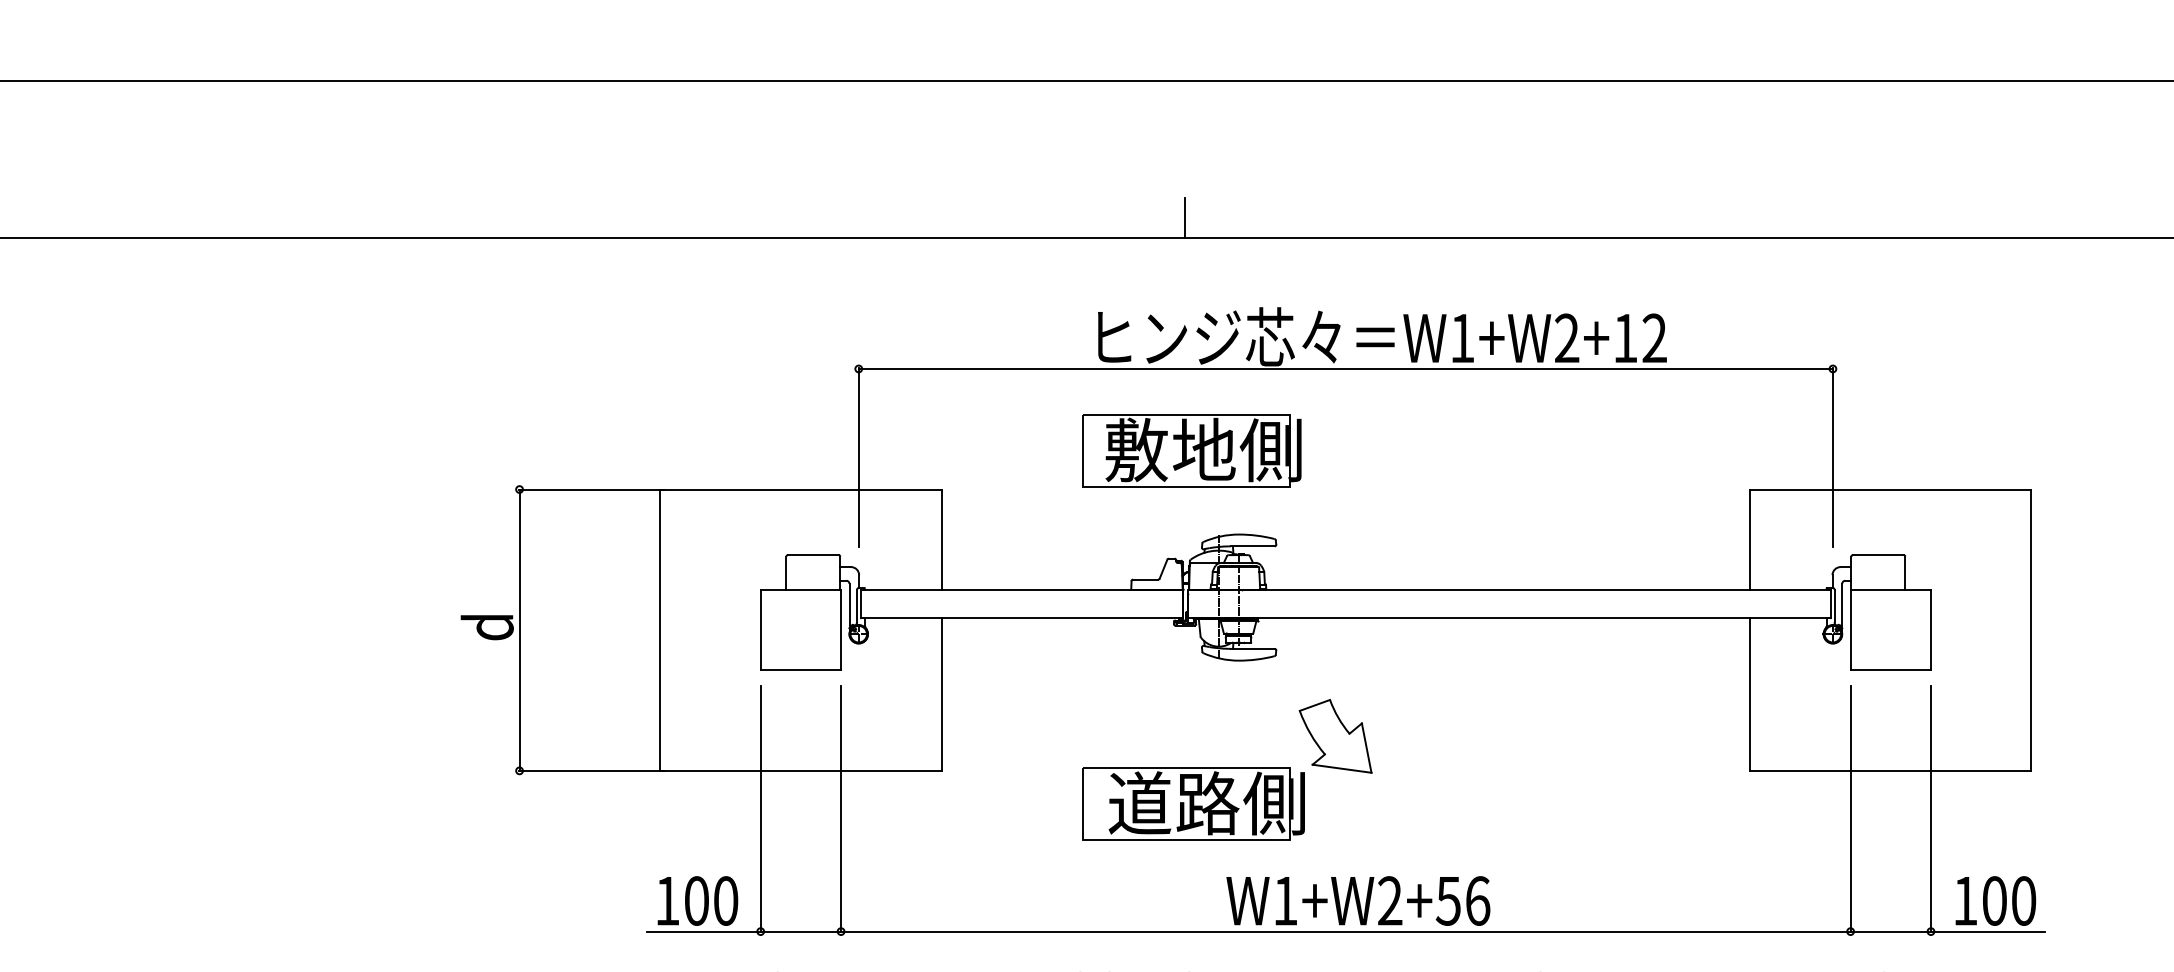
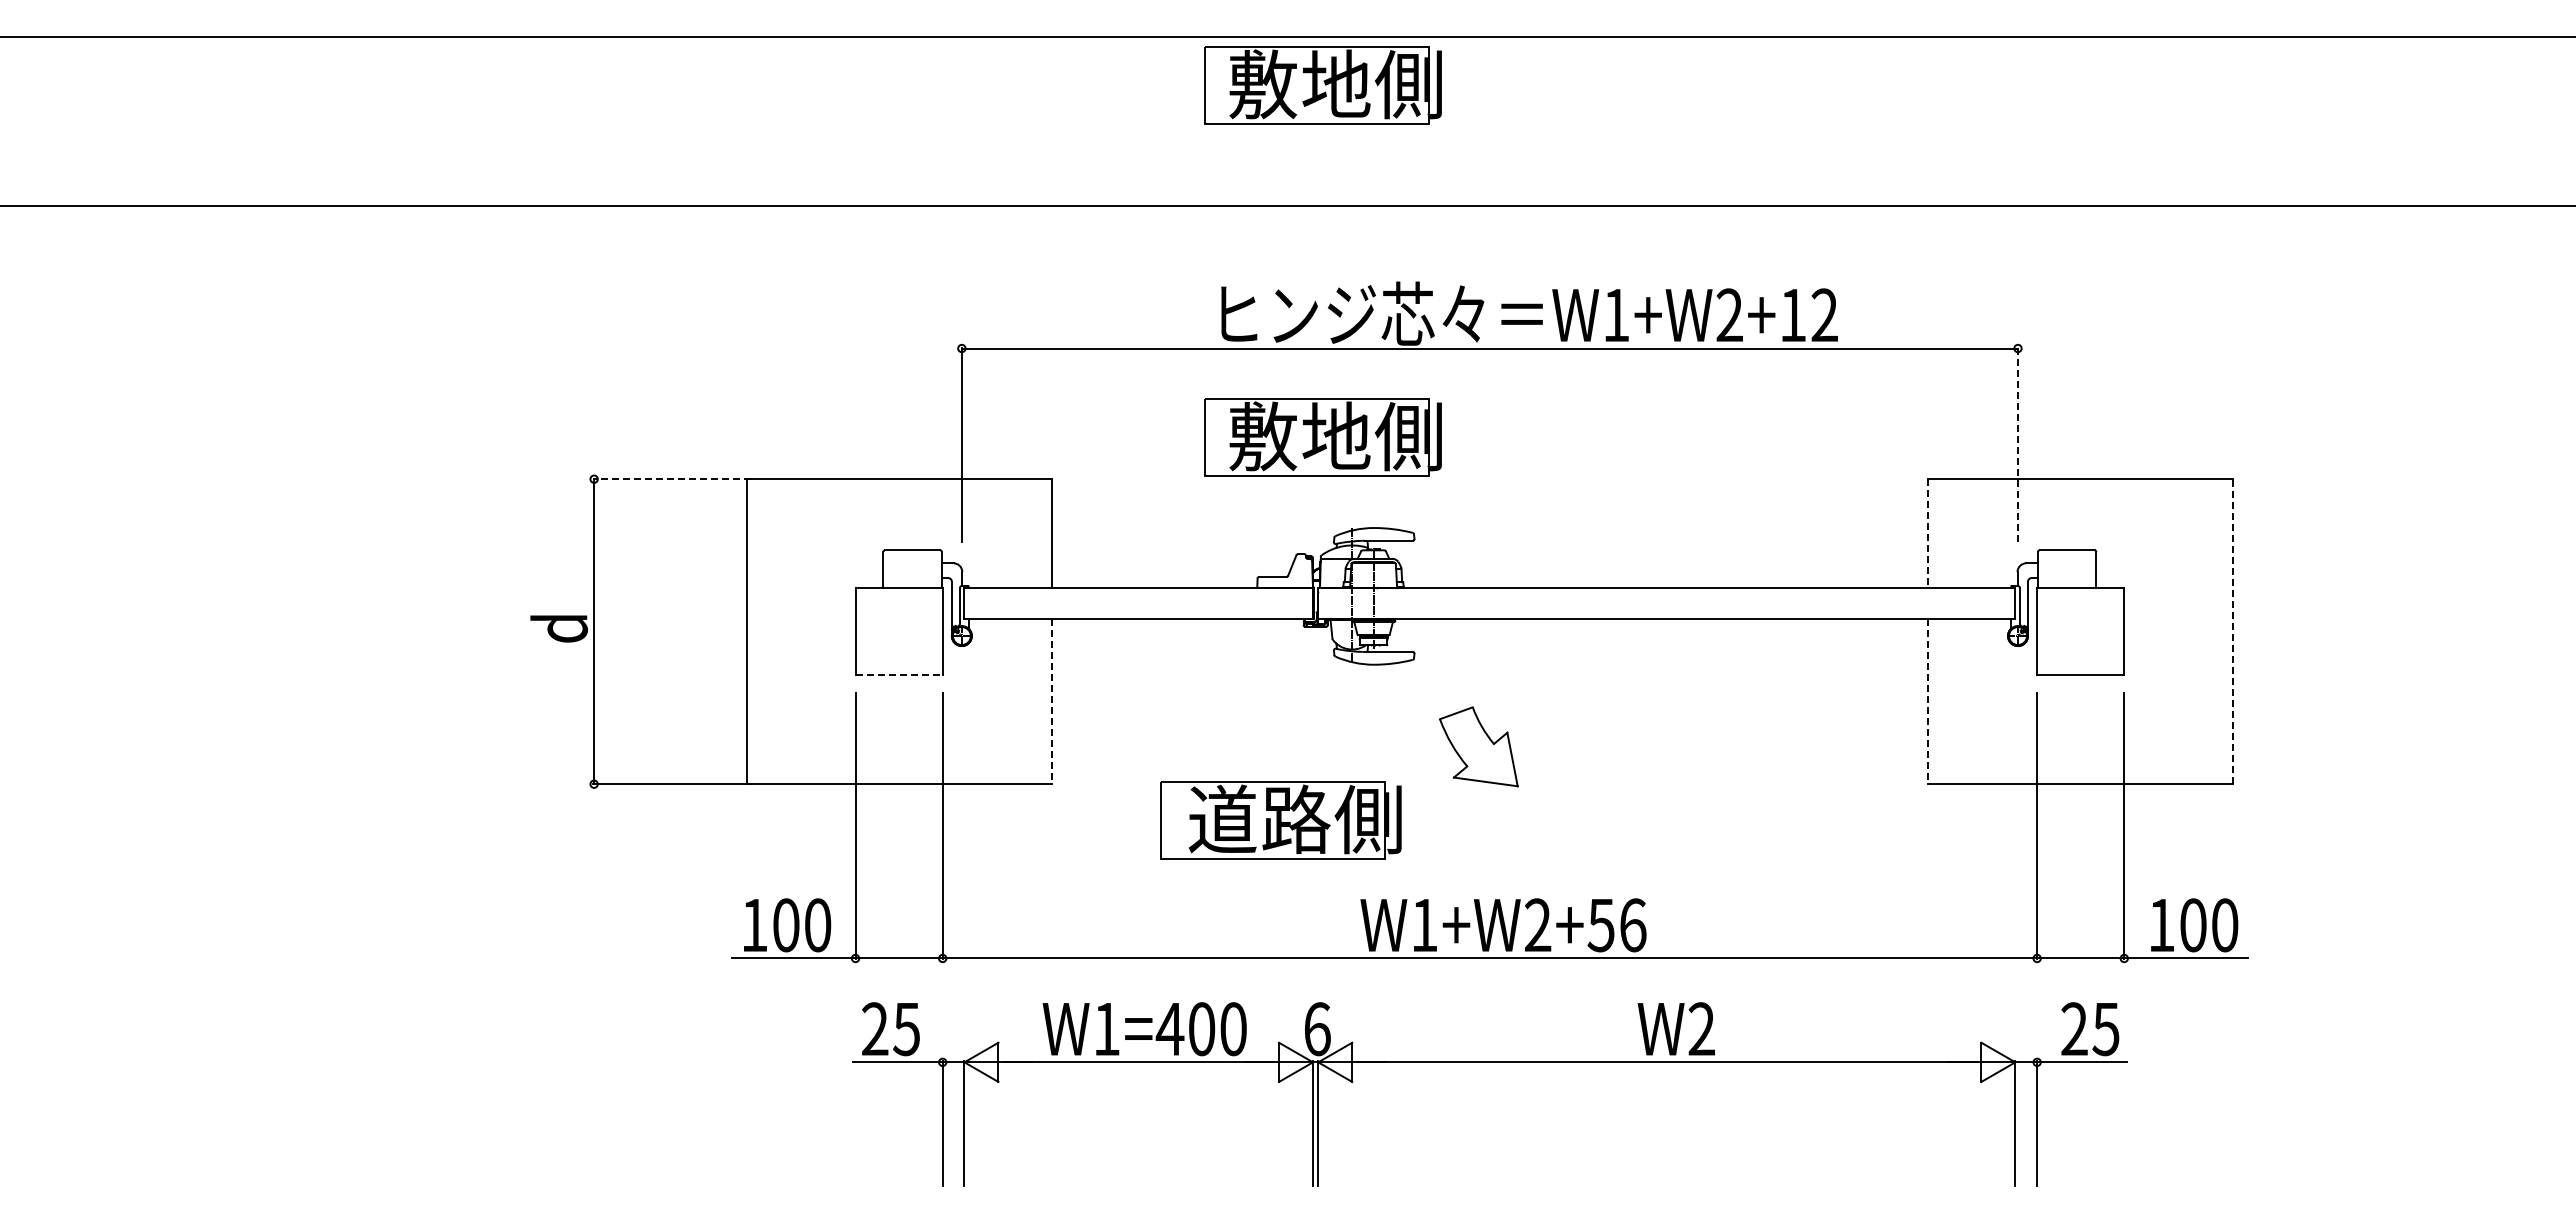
part: (1191, 126) -> (1322, 85), added
line: (1184, 217) -> (1315, 184), removed
line: (1832, 457) -> (2017, 444), solid -> dashed
line: (591, 489) -> (672, 479), solid -> dashed
line: (1750, 540) -> (1928, 534), solid -> dashed
line: (2031, 630) -> (2233, 631), solid -> dashed
line: (801, 670) -> (899, 675), solid -> dashed
line: (941, 694) -> (1051, 701), solid -> dashed
line: (1750, 694) -> (1928, 701), solid -> dashed
part: (1193, 804) -> (1280, 820), moved

